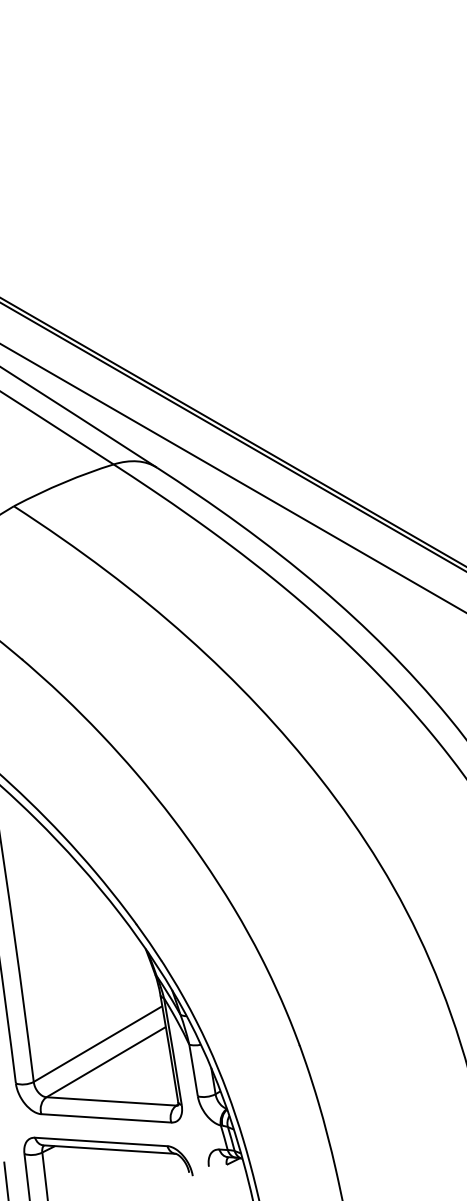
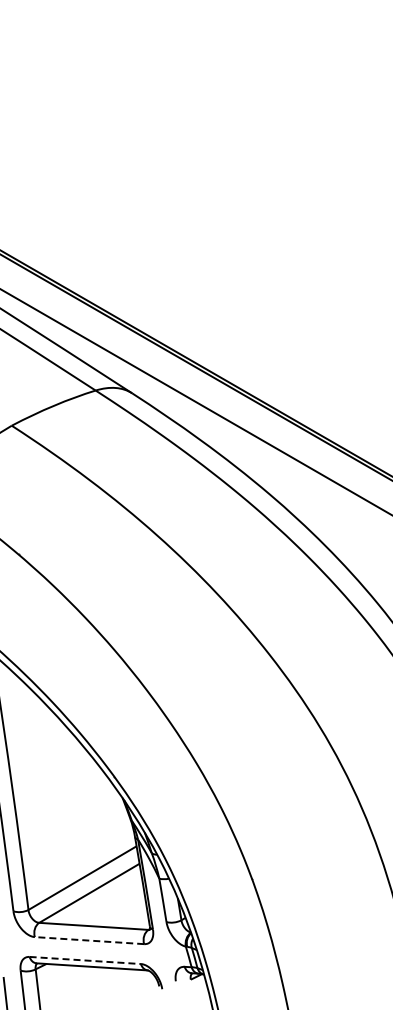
line: (106, 1118) -> (89, 940), solid -> dashed
line: (101, 1141) -> (85, 960), solid -> dashed

